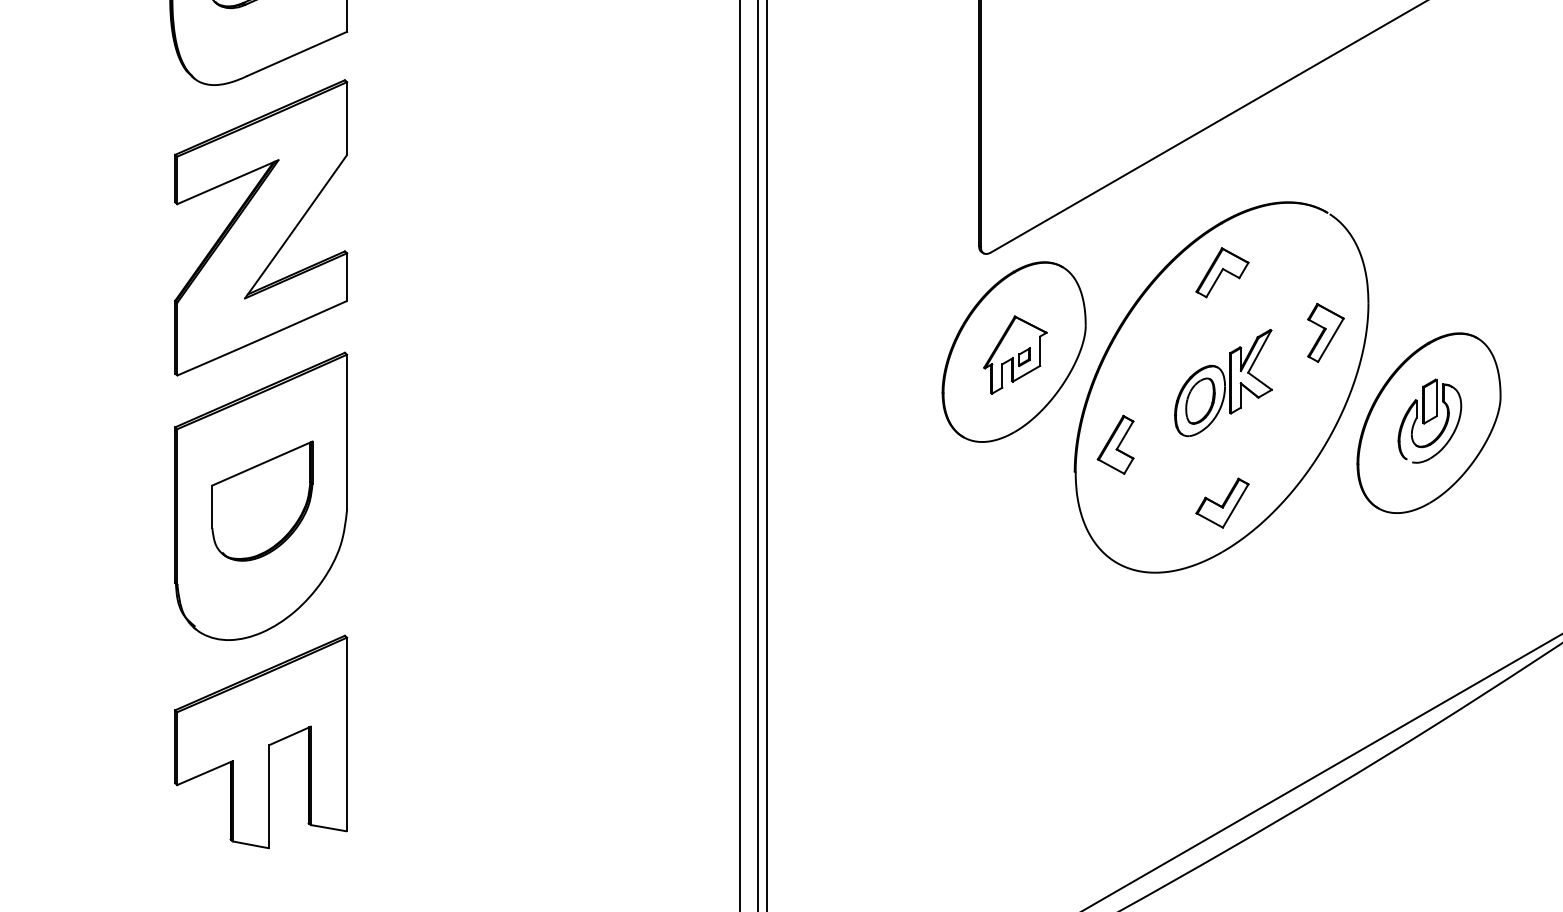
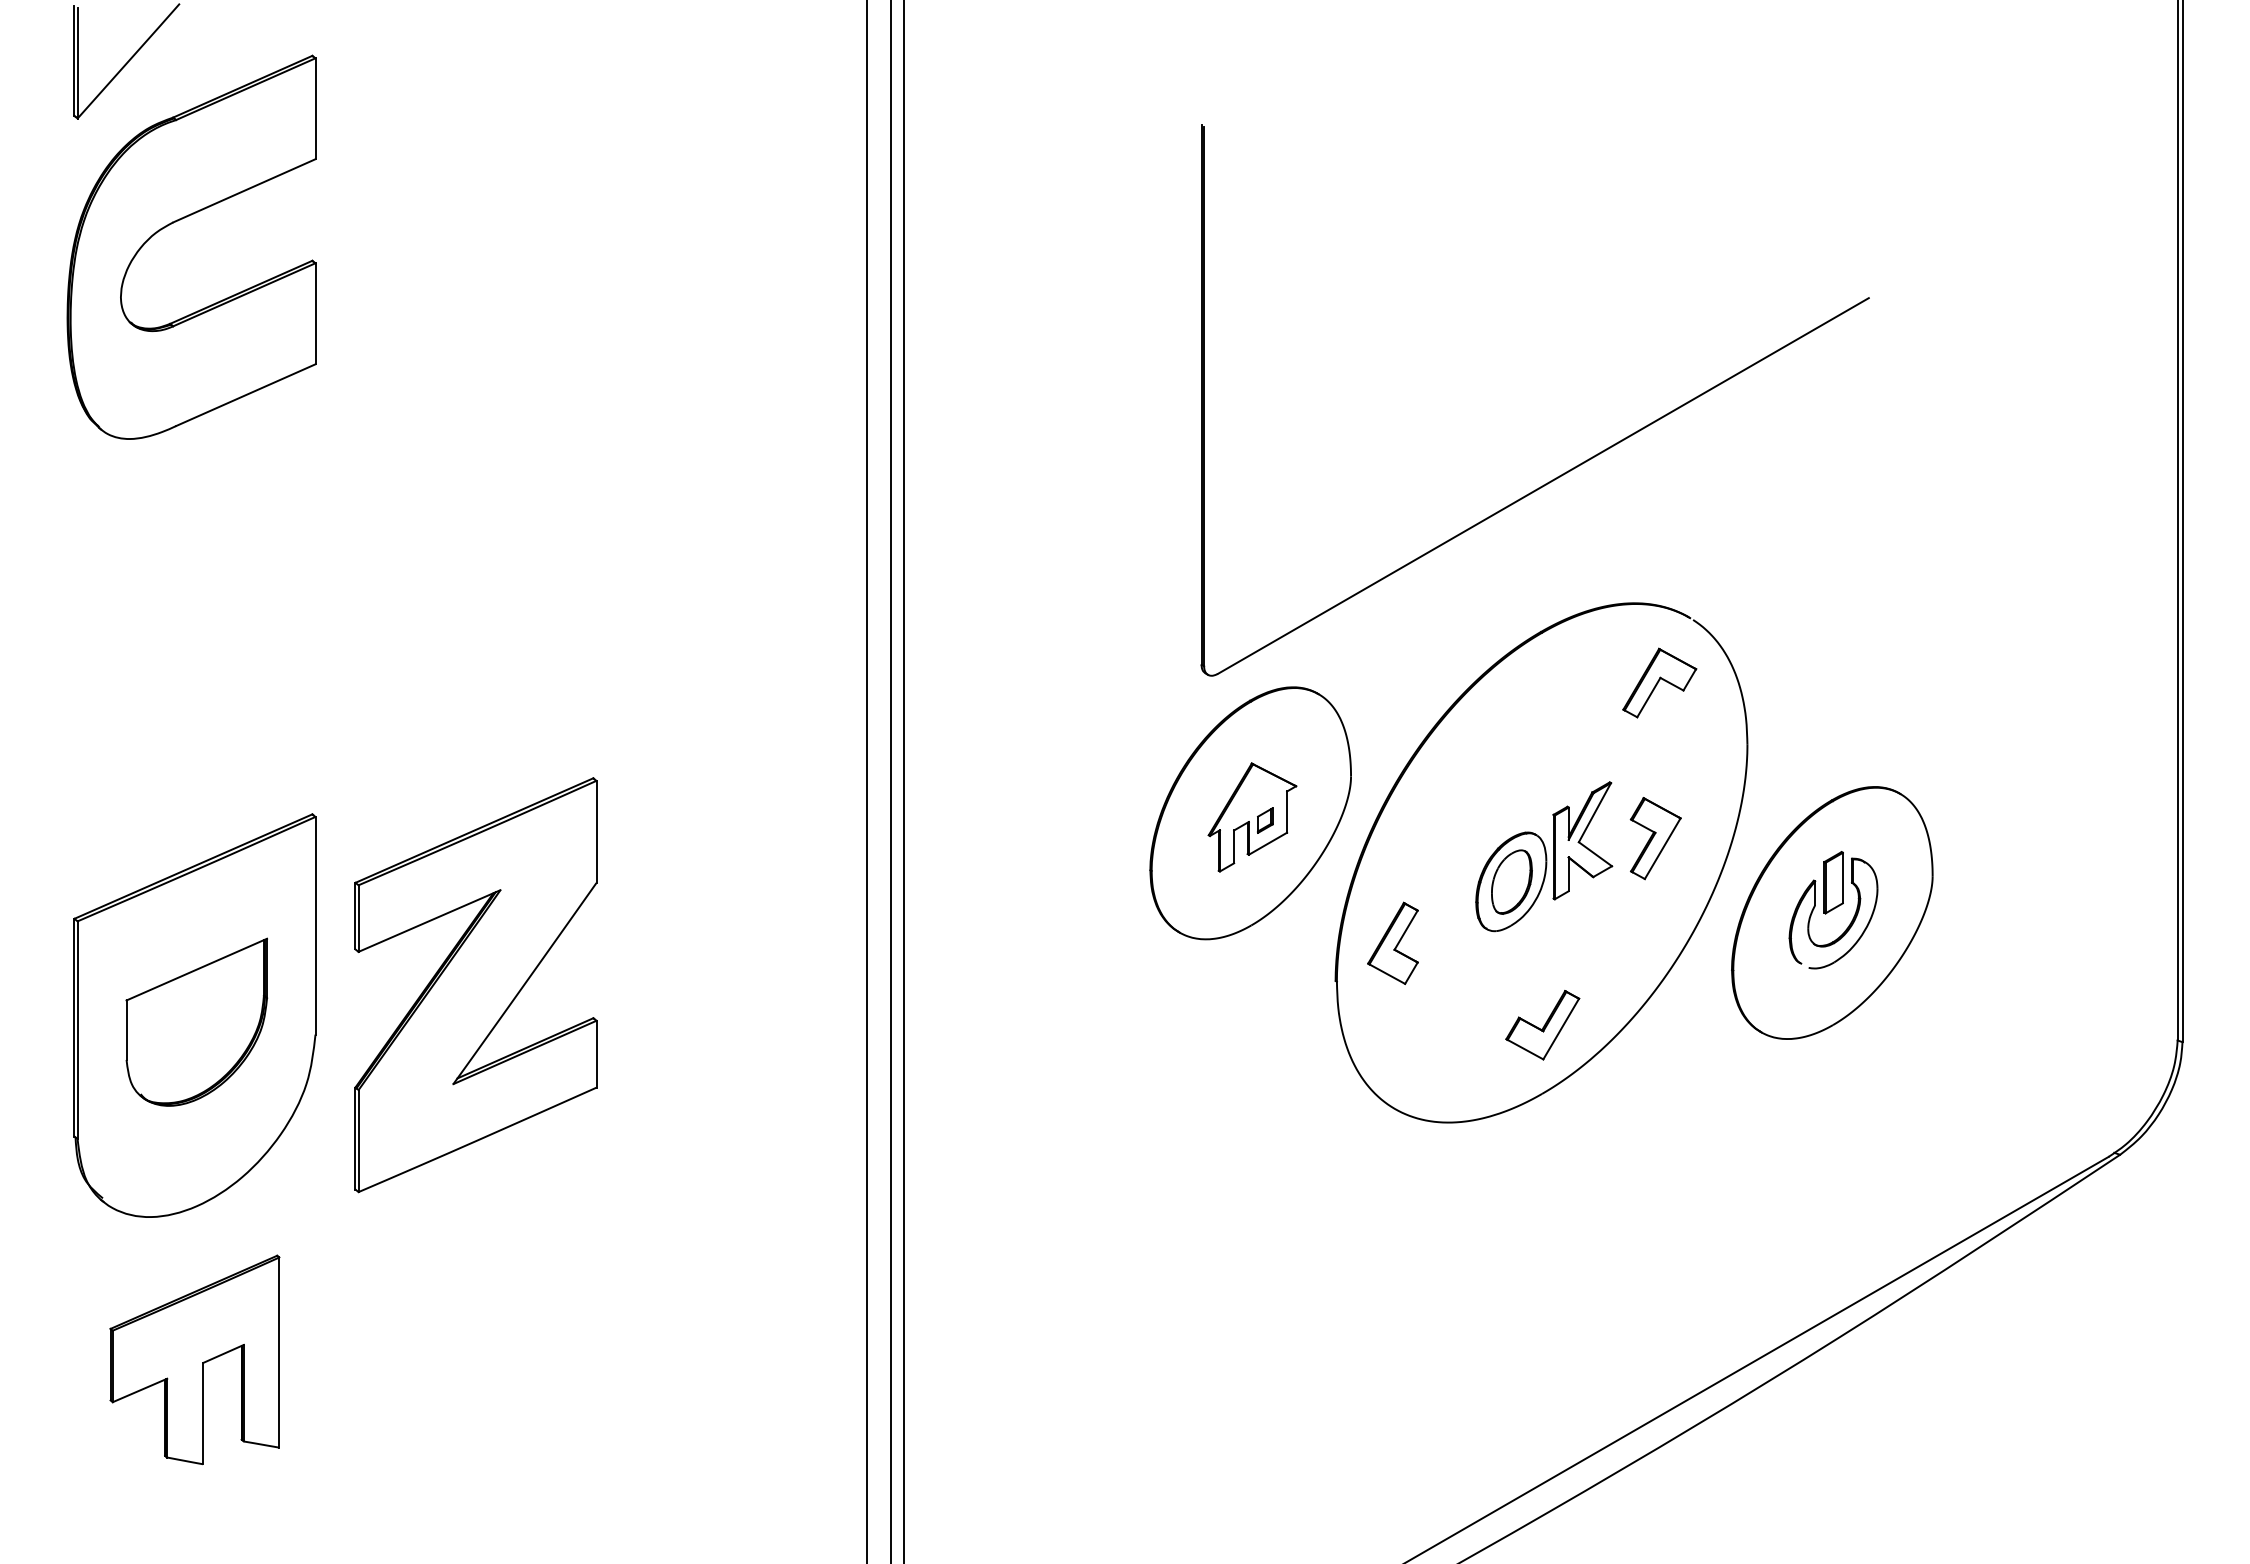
part: (260, 228) -> (475, 985), moved
part: (1222, 272) -> (1659, 682), moved
part: (1325, 332) -> (1655, 838), moved
part: (260, 741) -> (194, 1359), size x0.7

